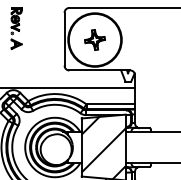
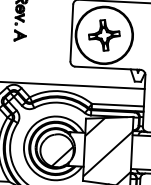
part: (94, 39) -> (103, 34), size x1.43
hatch: (61, 154) -> (62, 156), added

